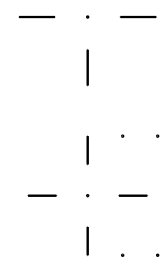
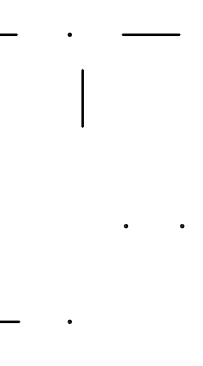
line: (87, 67) -> (82, 98), moved
line: (87, 150) -> (69, 249), removed
line: (132, 195) -> (141, 321), removed

